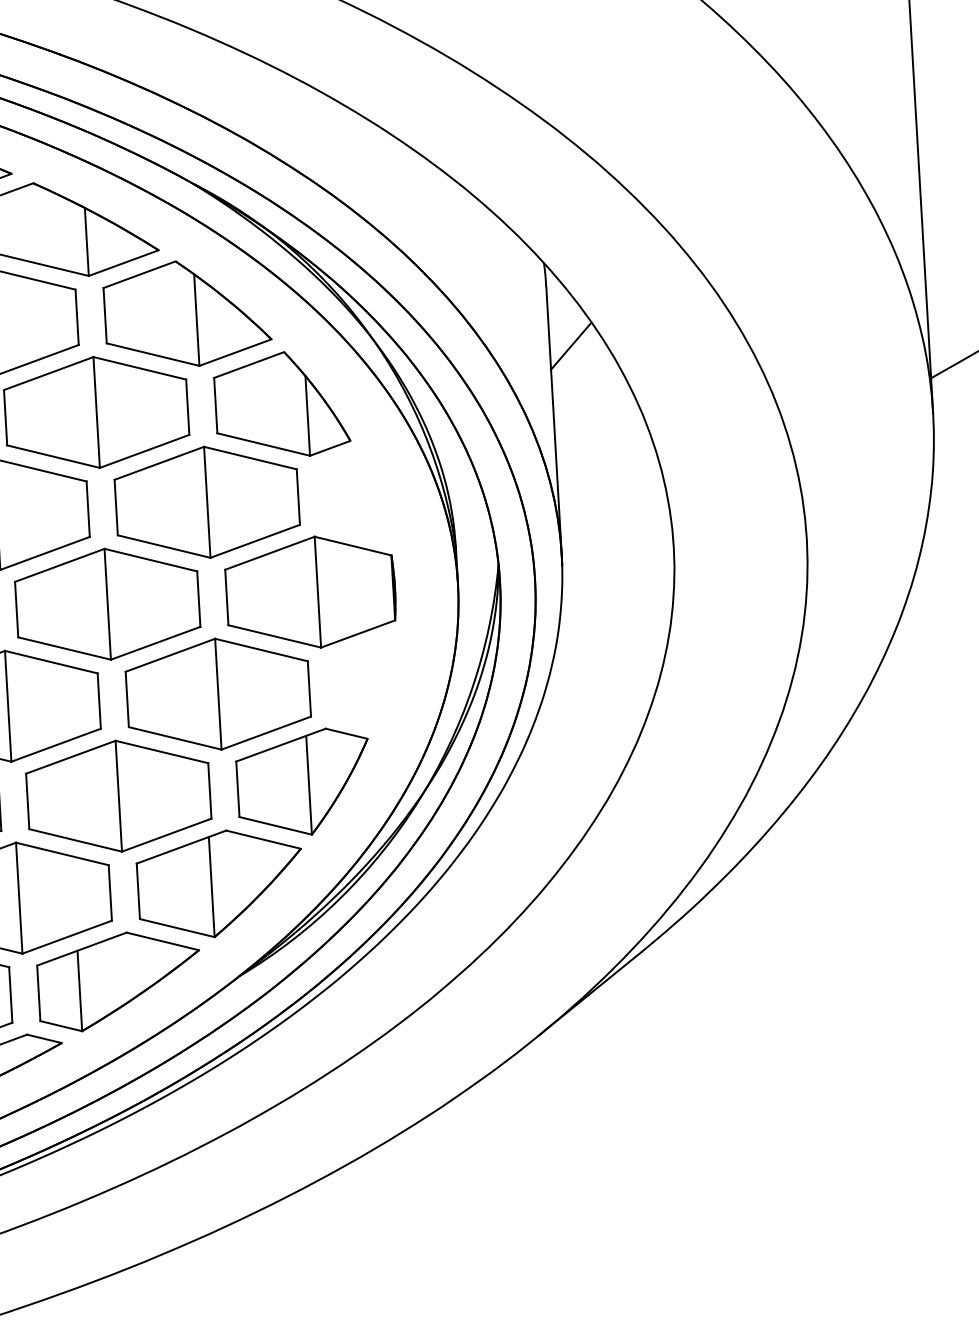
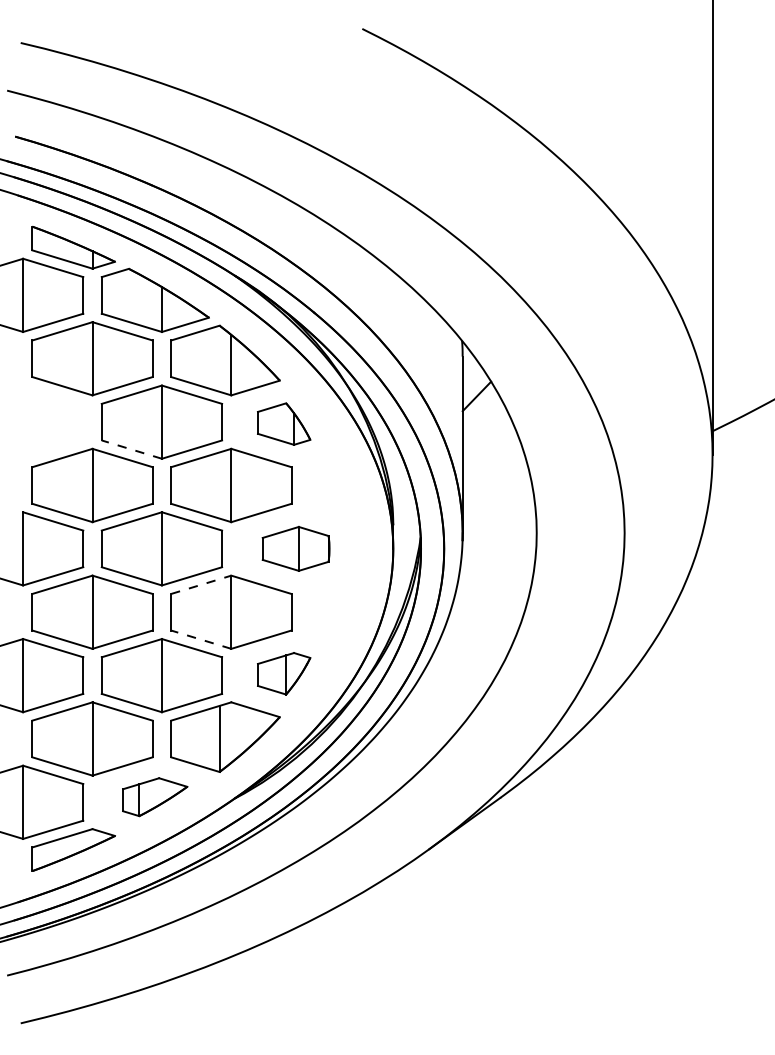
part: (280, 403) -> (283, 423), size x0.6
line: (52, 456) -> (131, 449), solid -> dashed
part: (309, 592) -> (295, 548), size x0.6
line: (170, 654) -> (201, 584), solid -> dashed
line: (174, 738) -> (200, 639), solid -> dashed
part: (302, 782) -> (283, 673), size x0.6
part: (118, 979) -> (154, 796), size x0.6

